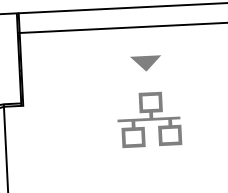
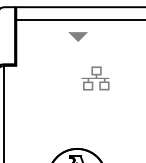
part: (144, 62) -> (77, 36), moved
part: (149, 119) -> (95, 78), size x0.7

